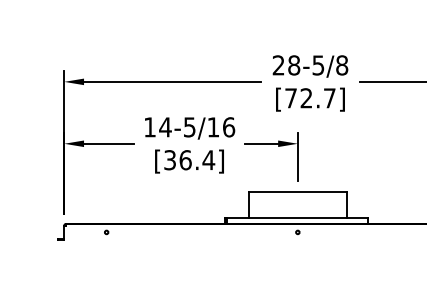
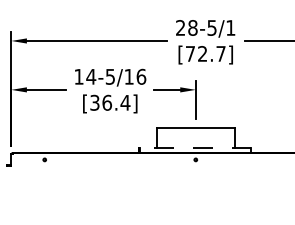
text: (342, 65) -> (231, 28), 28-5/8 -> 28-5/1
line: (297, 217) -> (195, 148), solid -> dashed

